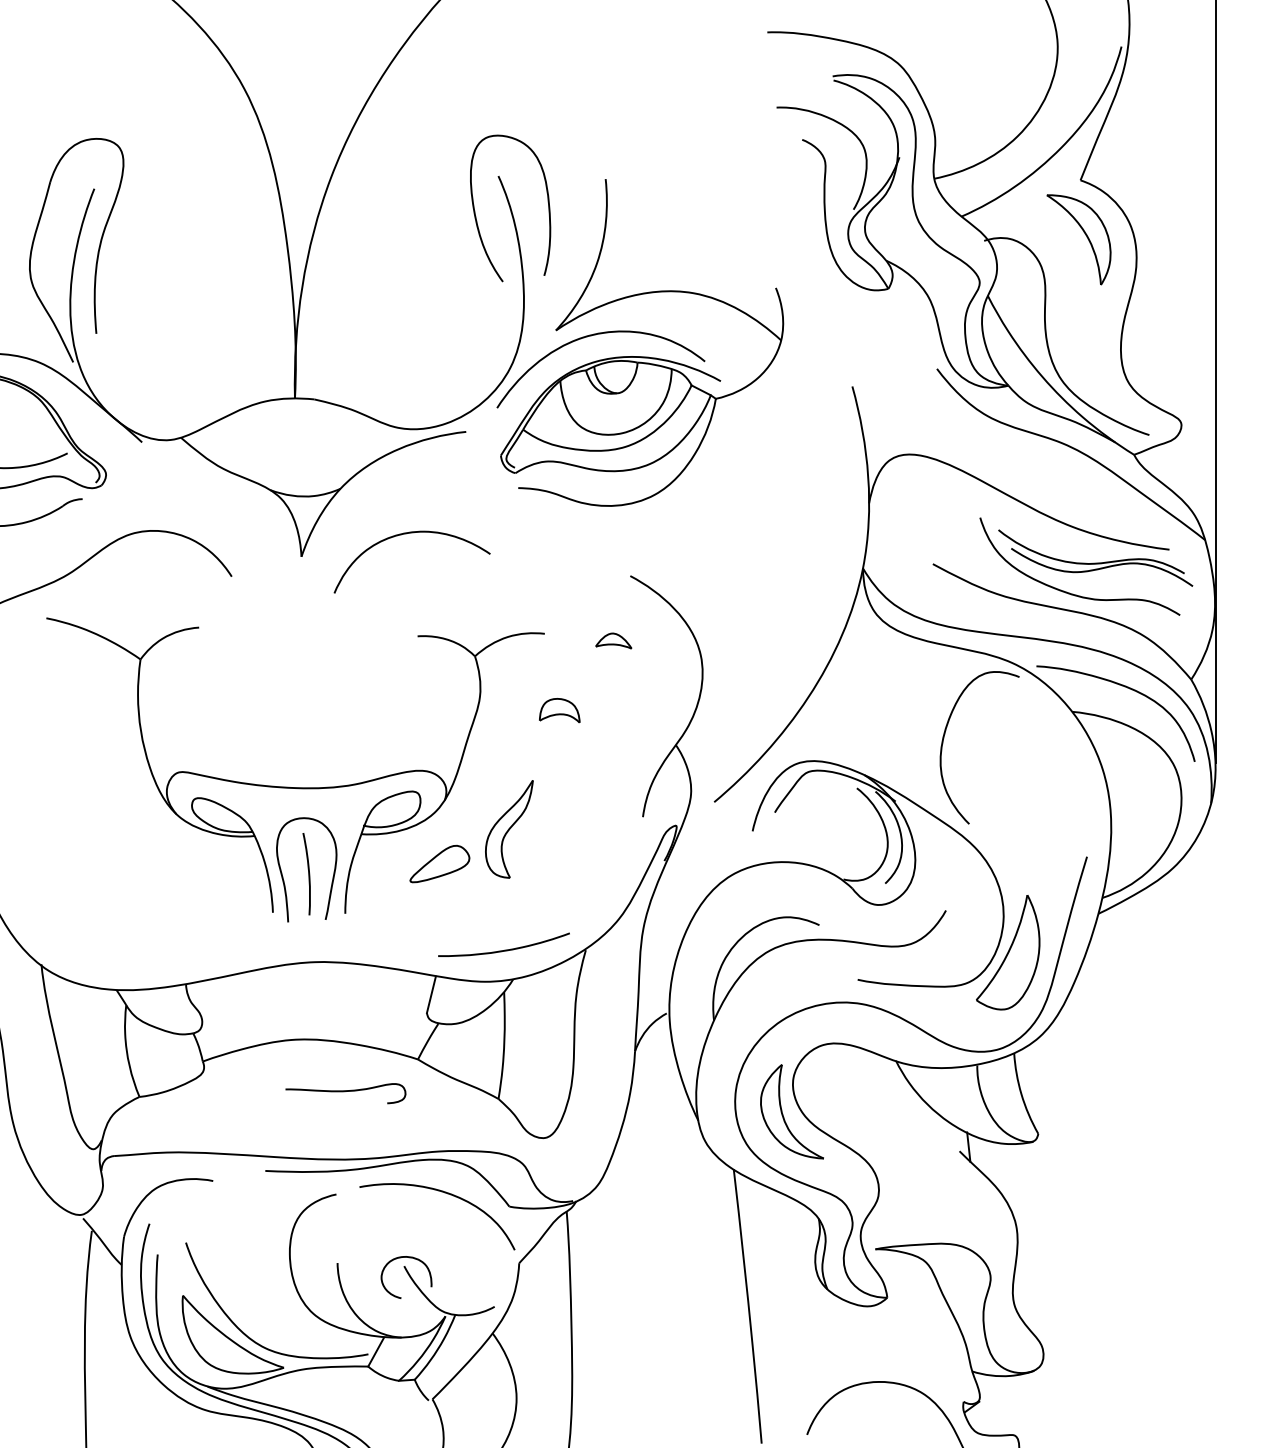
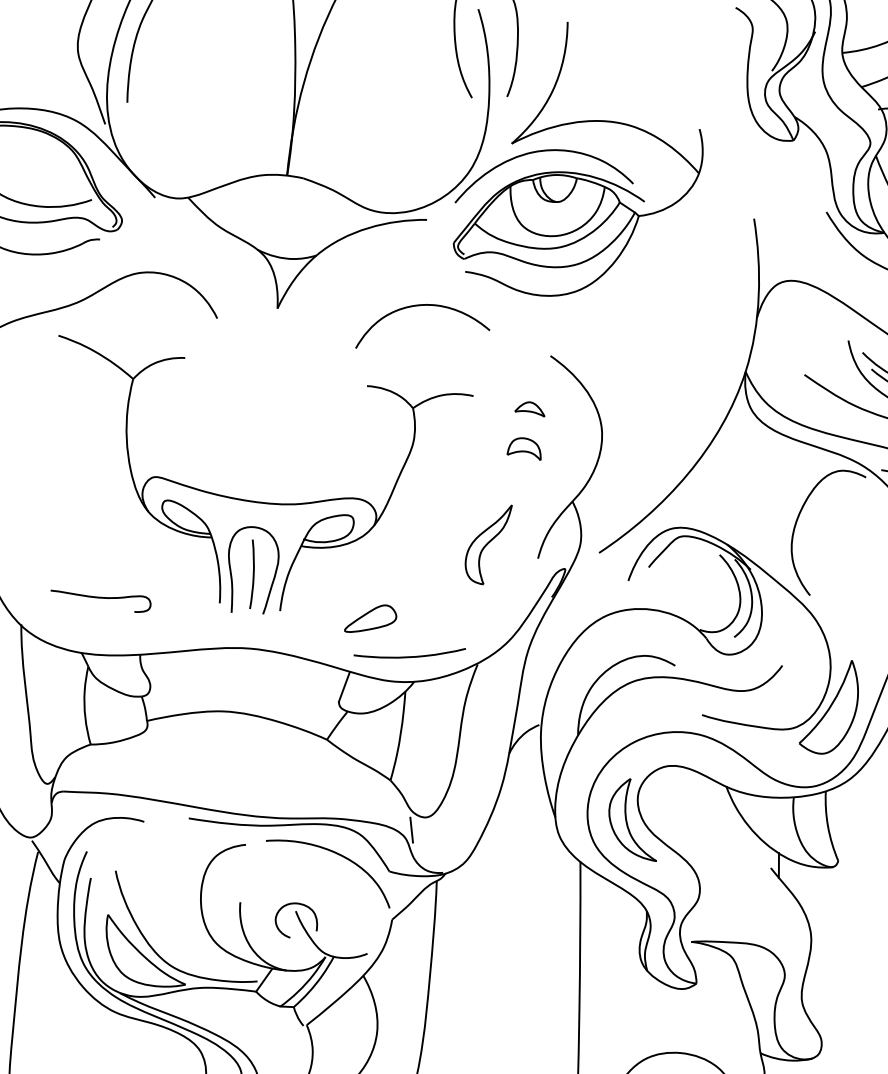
curve: (406, 534) -> (421, 306), moved
part: (559, 710) -> (524, 448), moved
part: (509, 829) -> (487, 543), moved
part: (439, 863) -> (370, 618), moved
curve: (345, 1092) -> (100, 598), moved
line: (529, 1154) -> (411, 829), added

